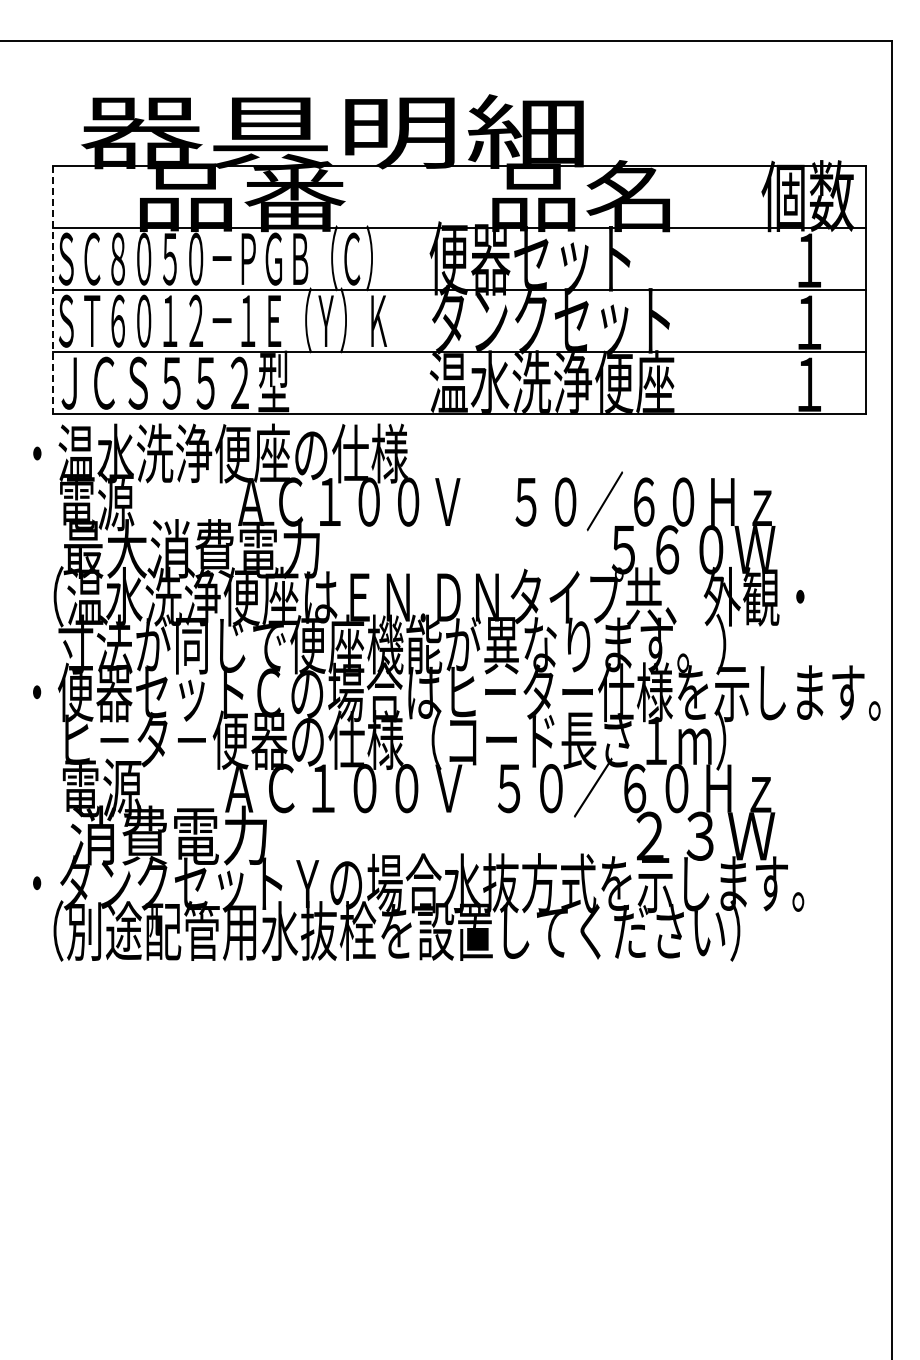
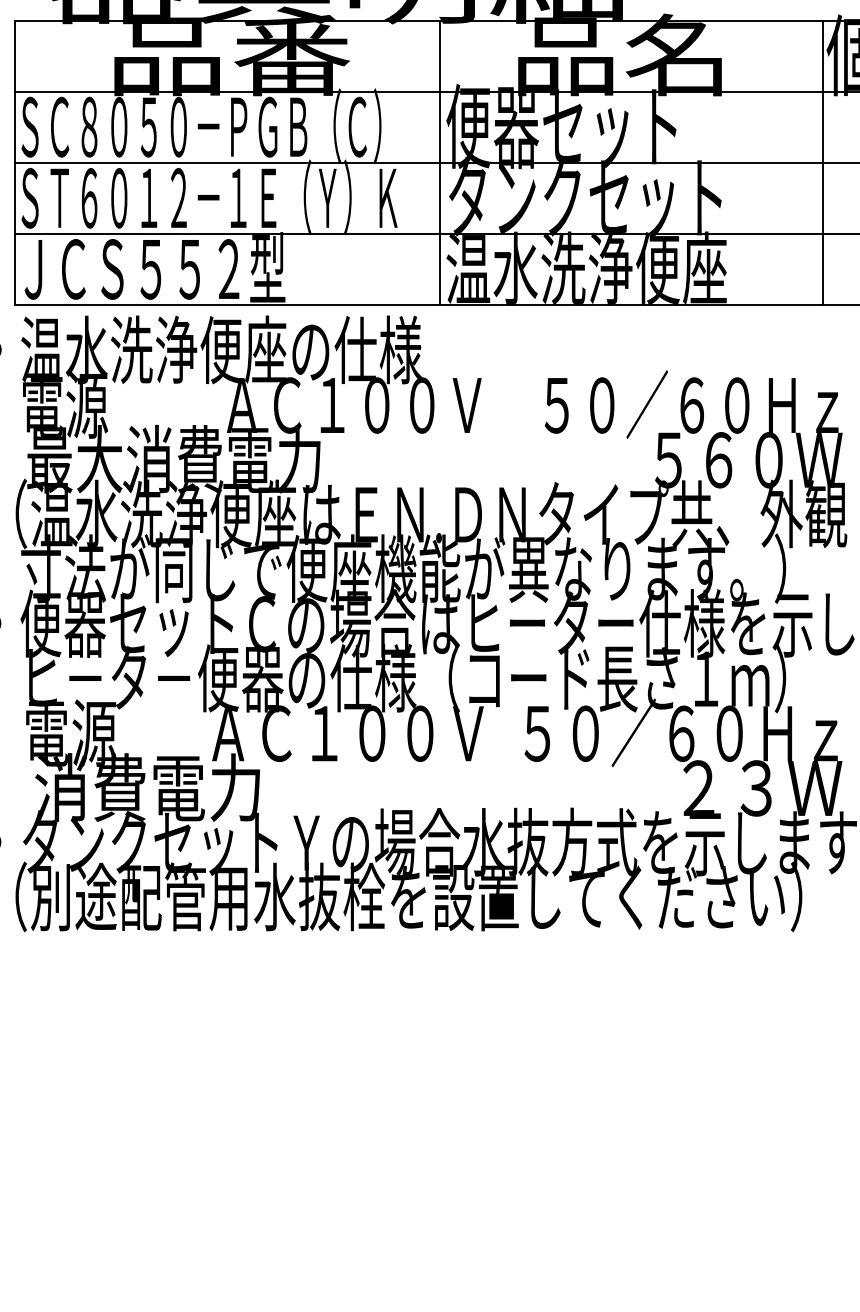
line: (53, 290) -> (15, 163), dashed -> solid
line: (424, 290) -> (440, 163), added
line: (758, 290) -> (823, 163), added

